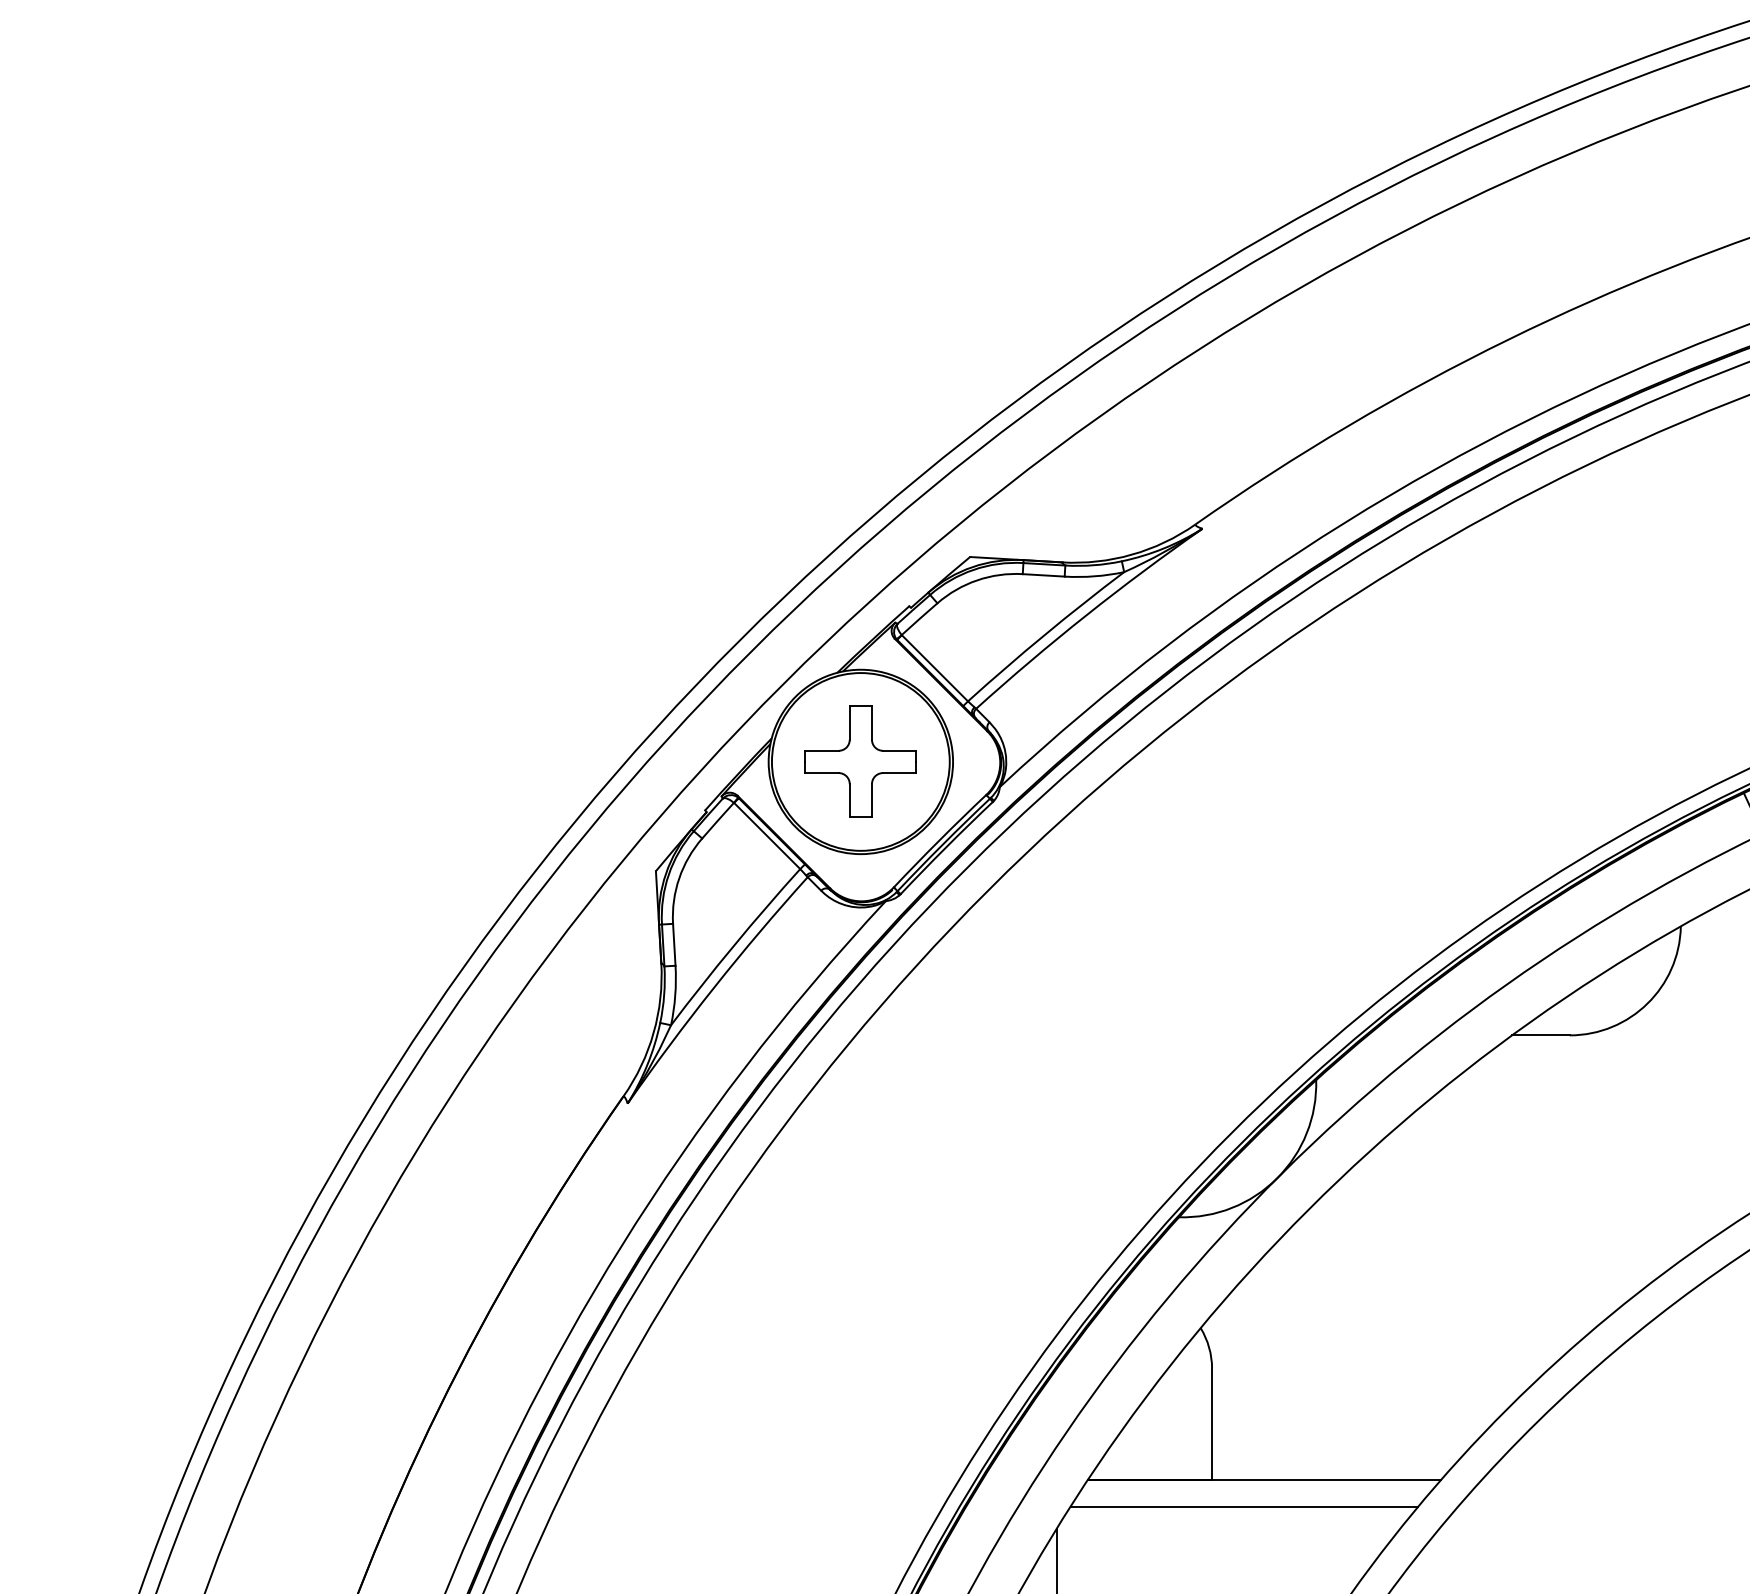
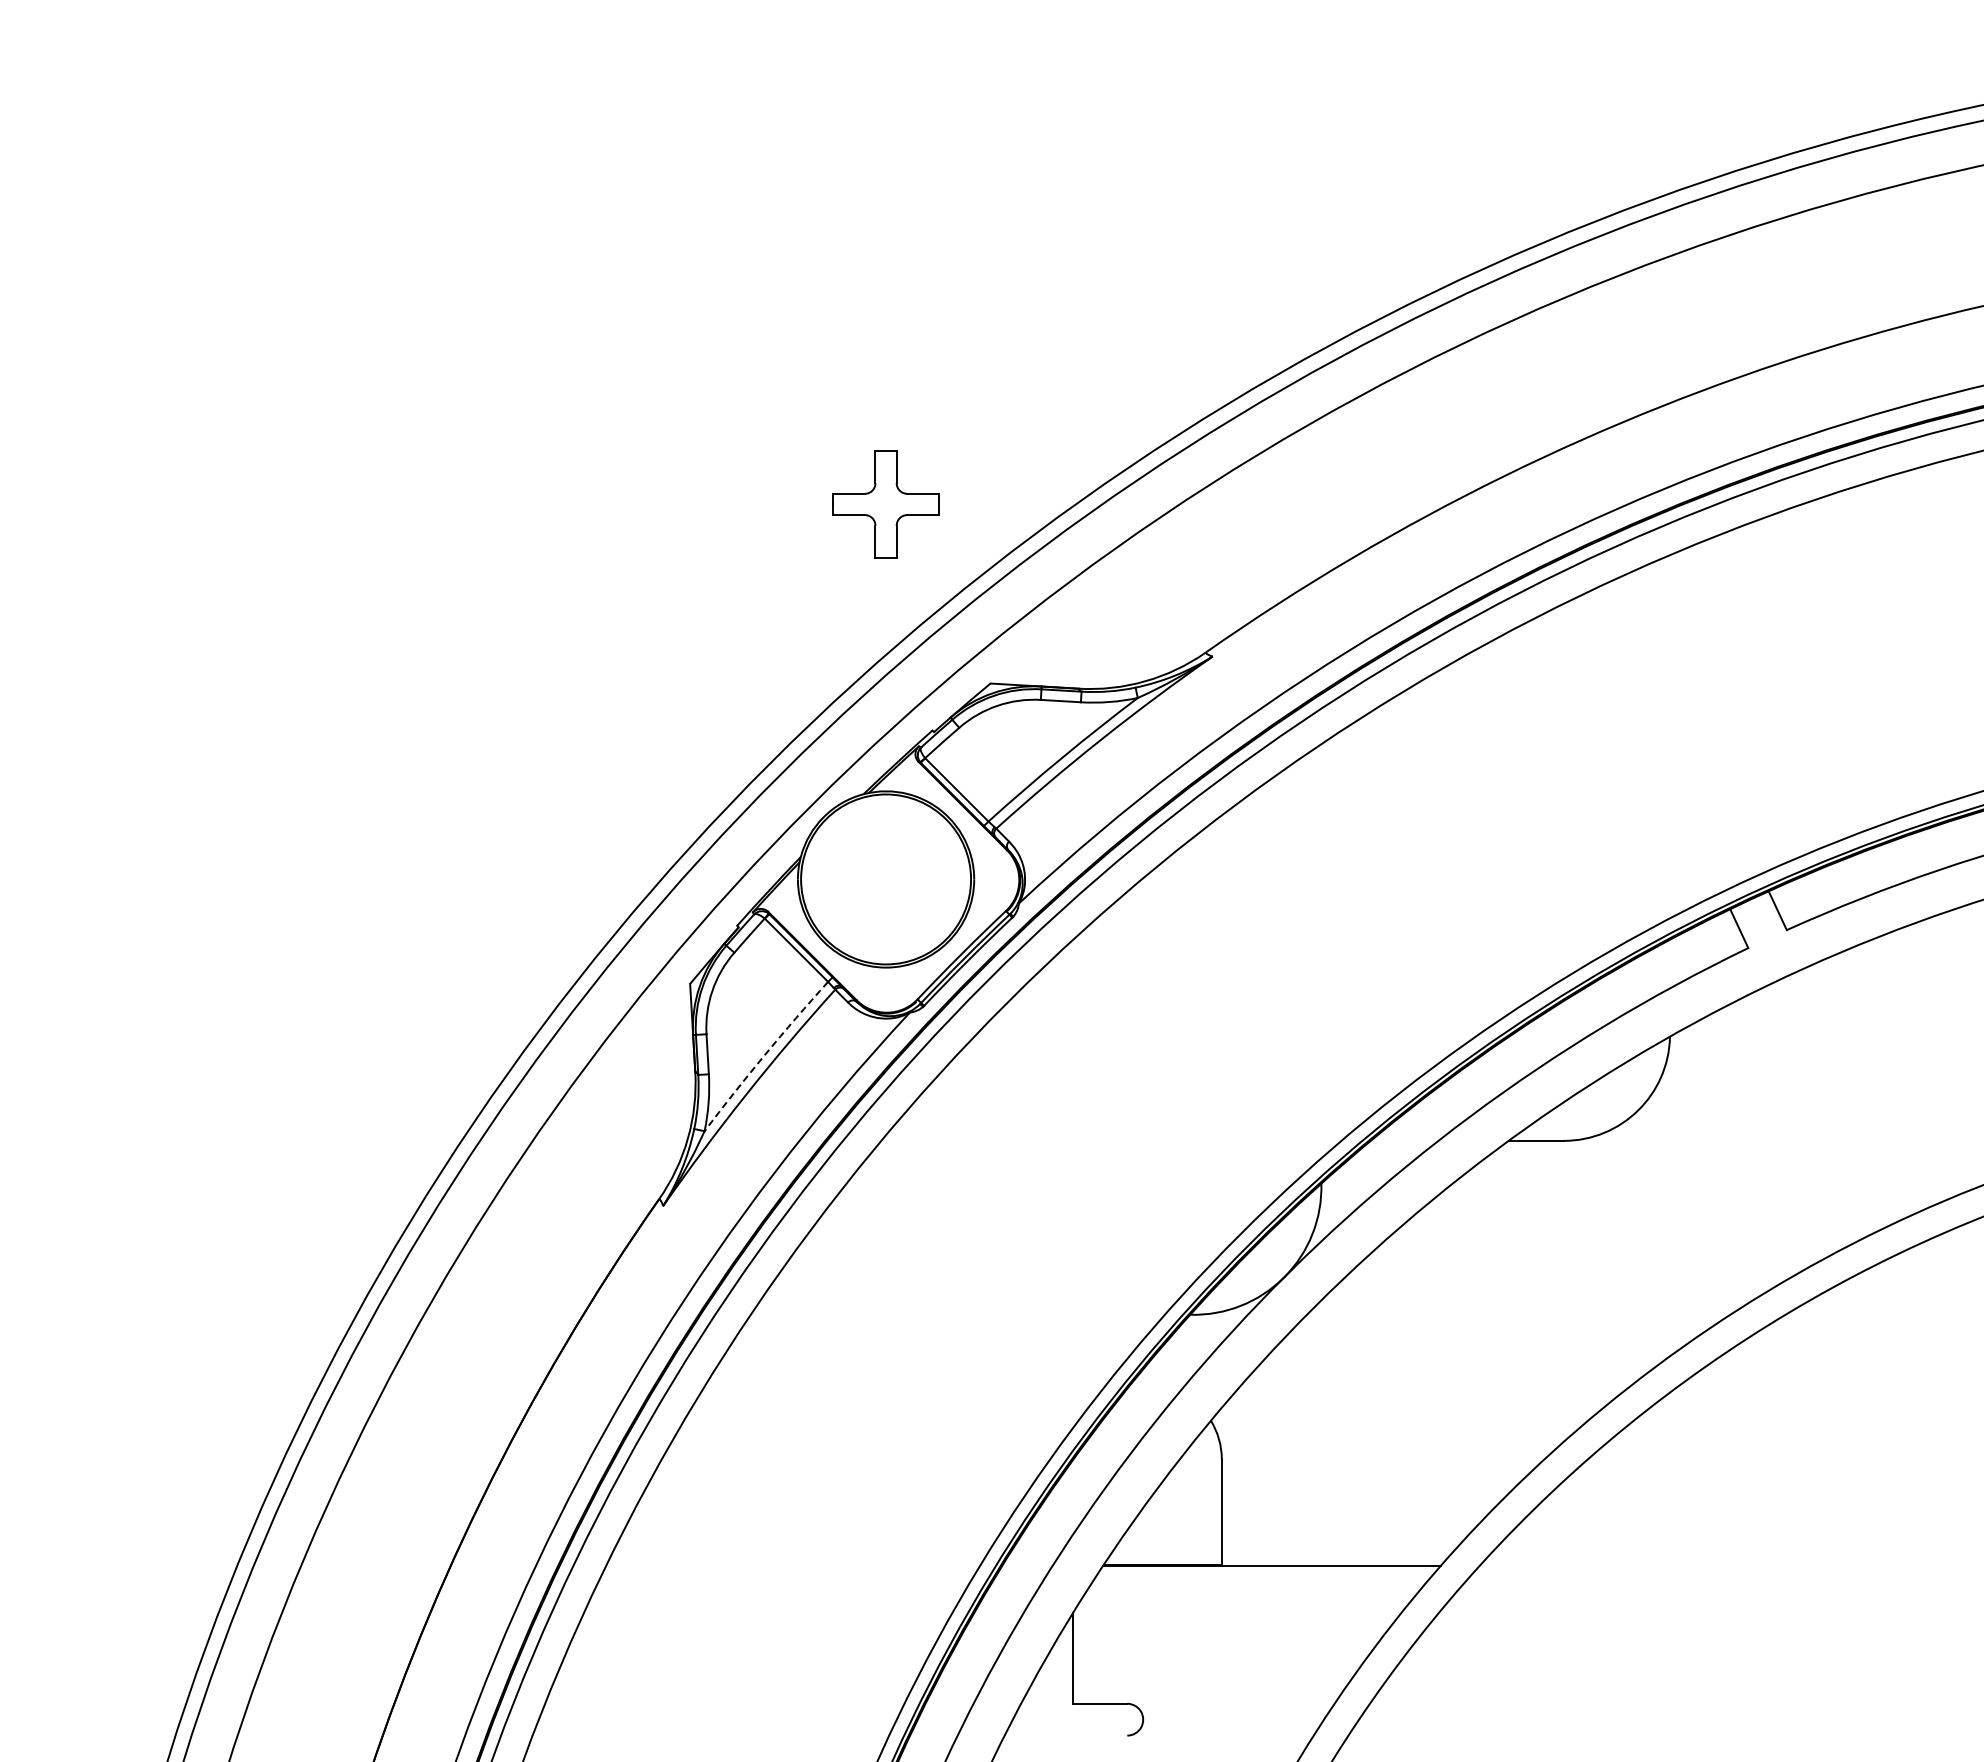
part: (860, 761) -> (885, 504), moved
arc: (733, 946) -> (764, 1055), solid -> dashed
line: (1244, 1506) -> (1252, 1591), removed

